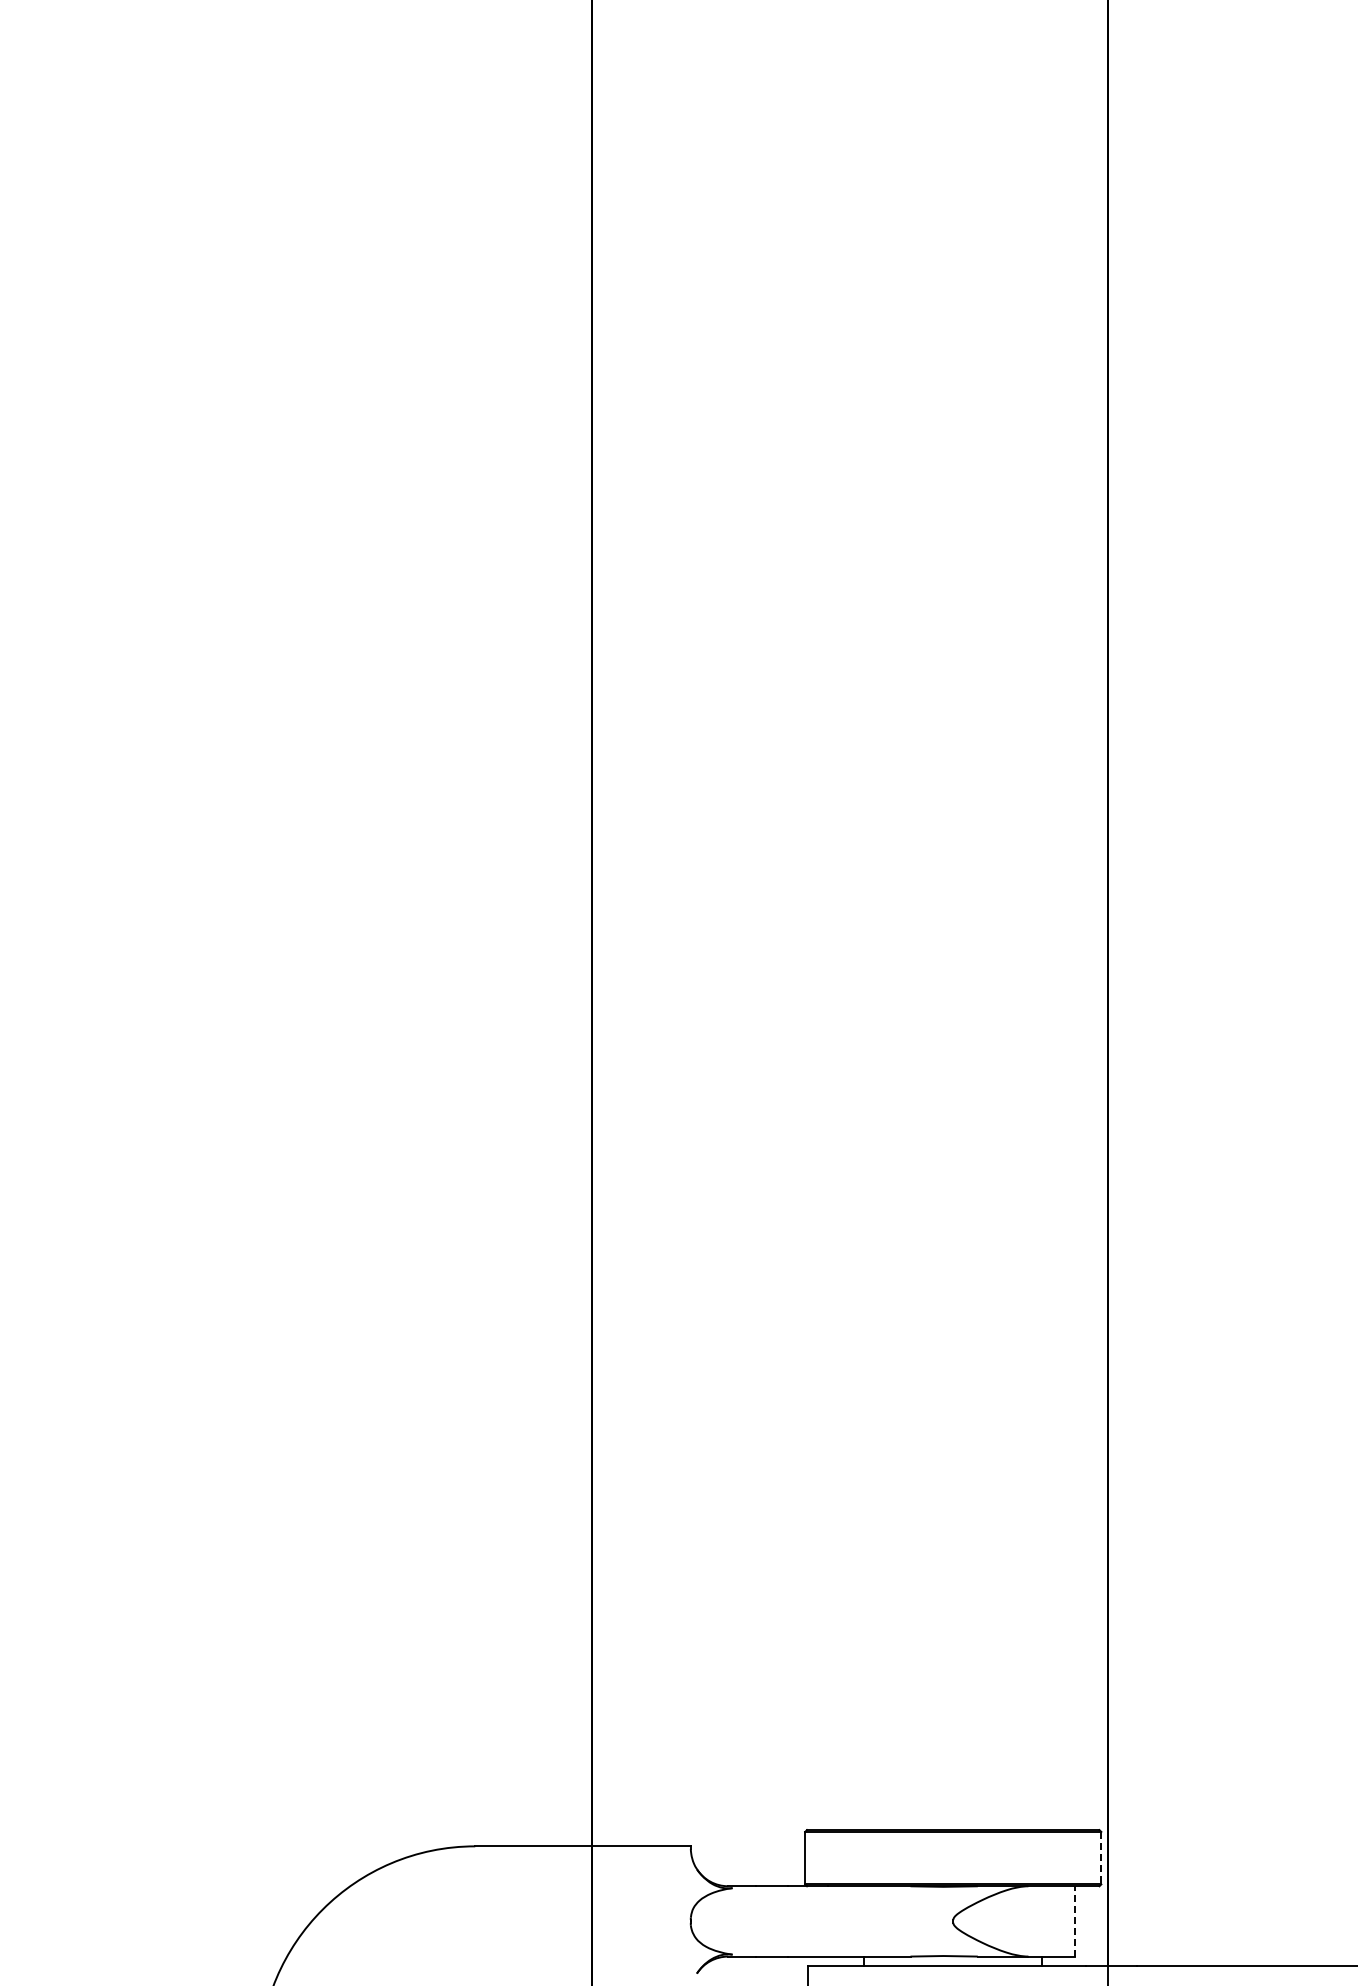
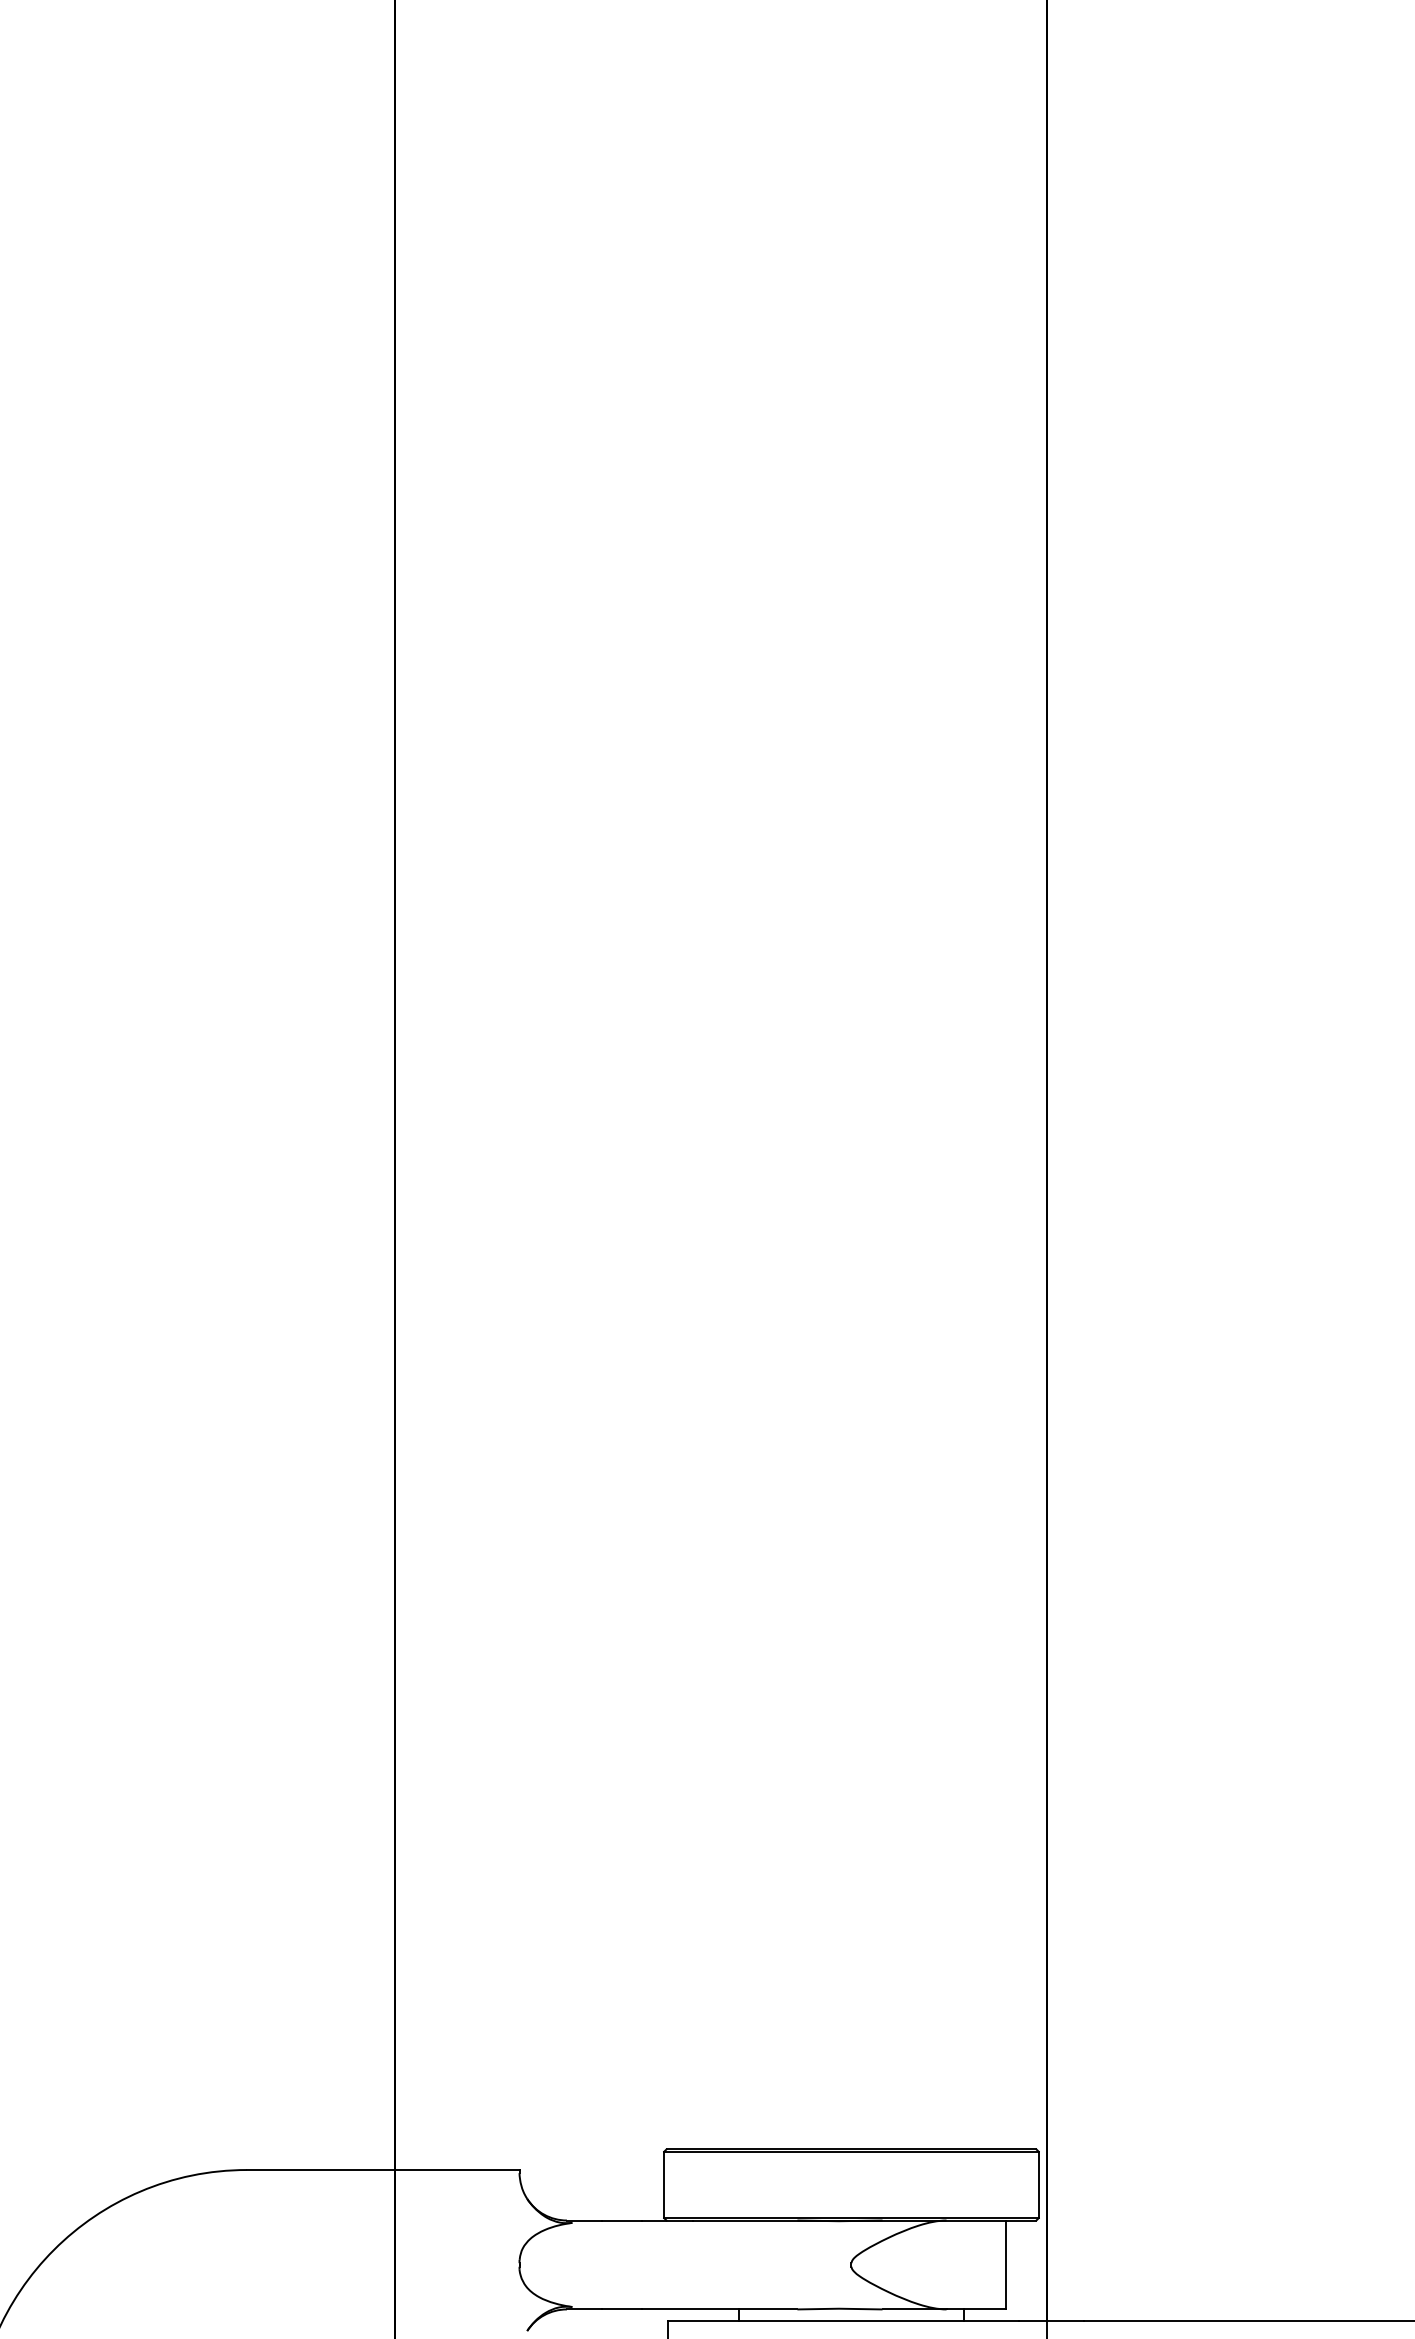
line: (1101, 1858) -> (1038, 2185), dashed -> solid
line: (1075, 1920) -> (1006, 2263), dashed -> solid

